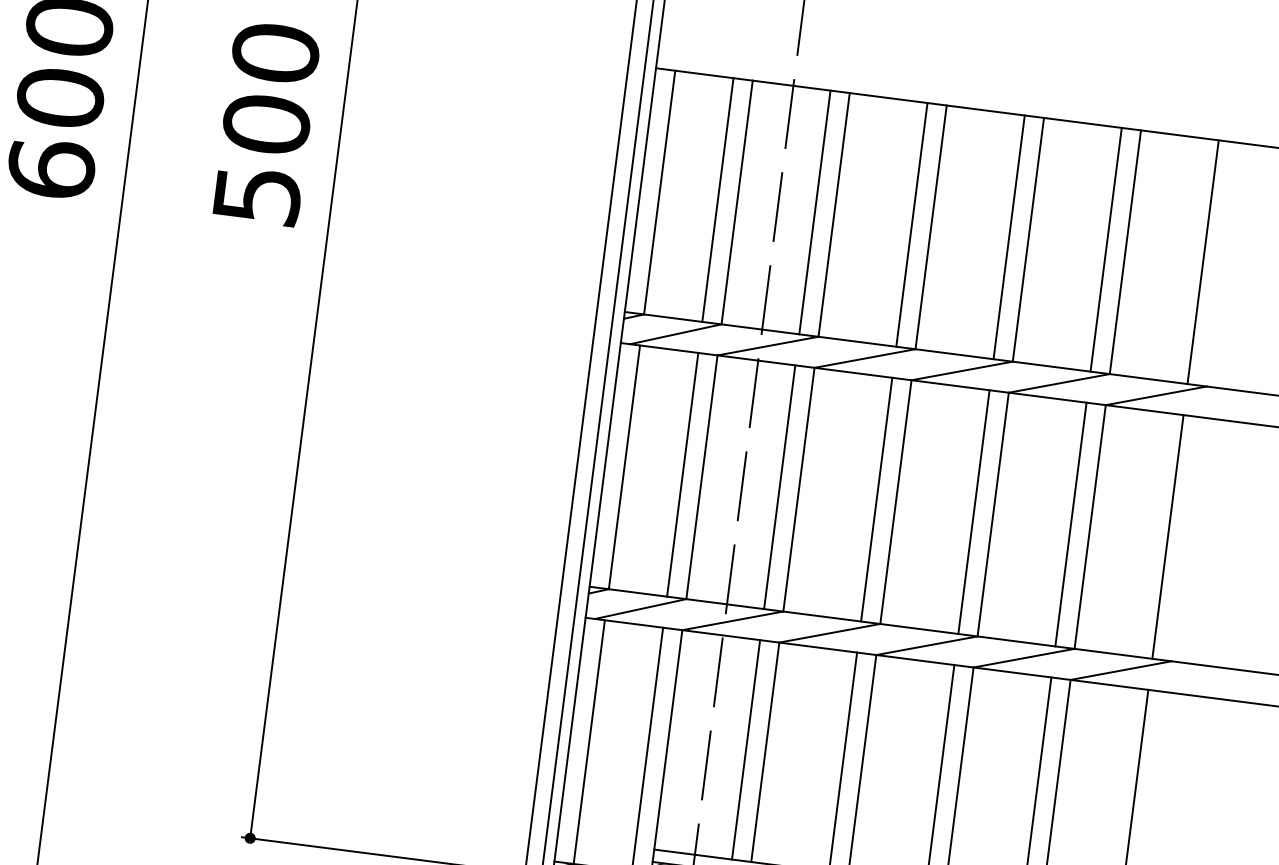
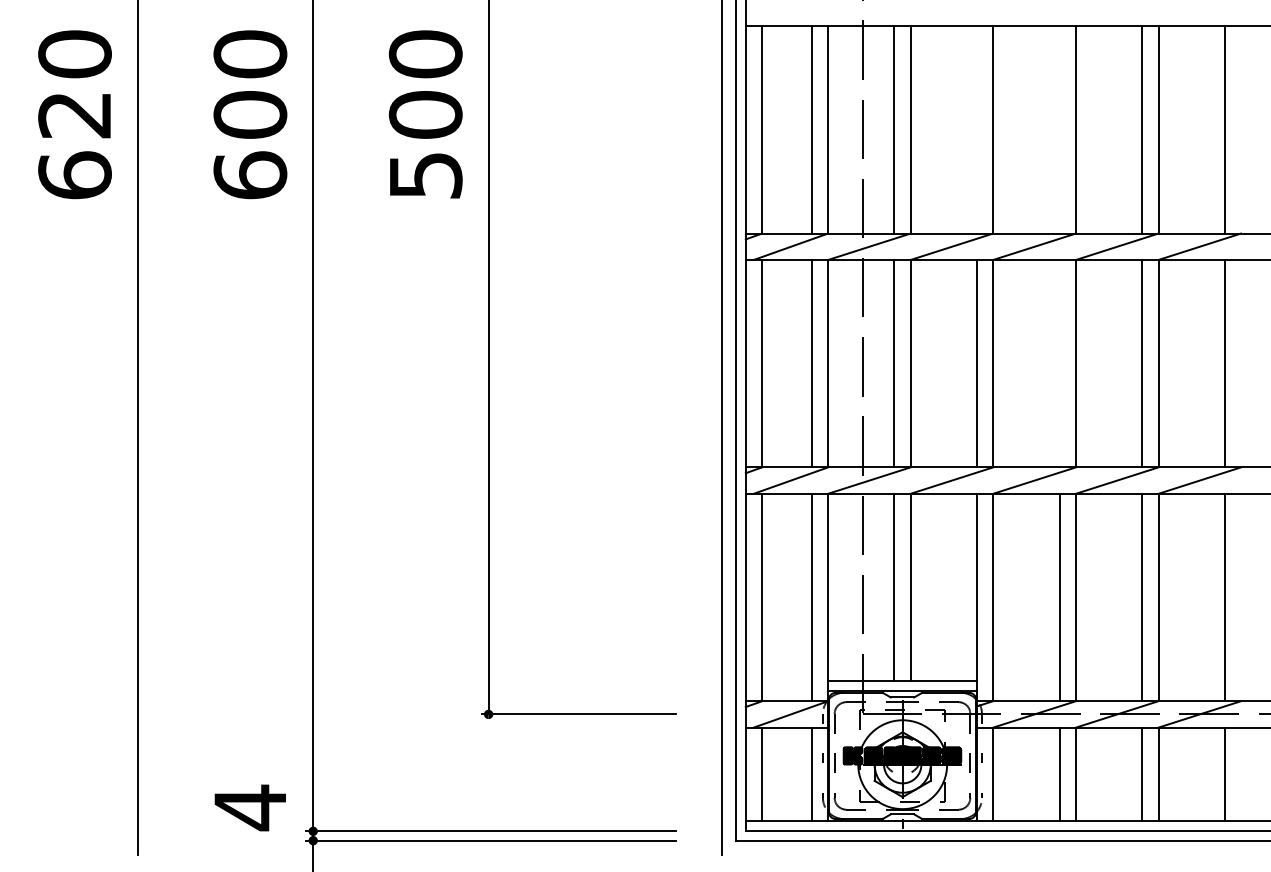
line: (911, 224) -> (976, 129), removed
line: (1009, 236) -> (1059, 129), removed
line: (973, 511) -> (1059, 363), removed

